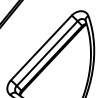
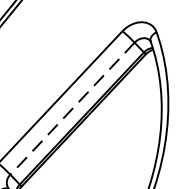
line: (46, 53) -> (70, 108), solid -> dashed

